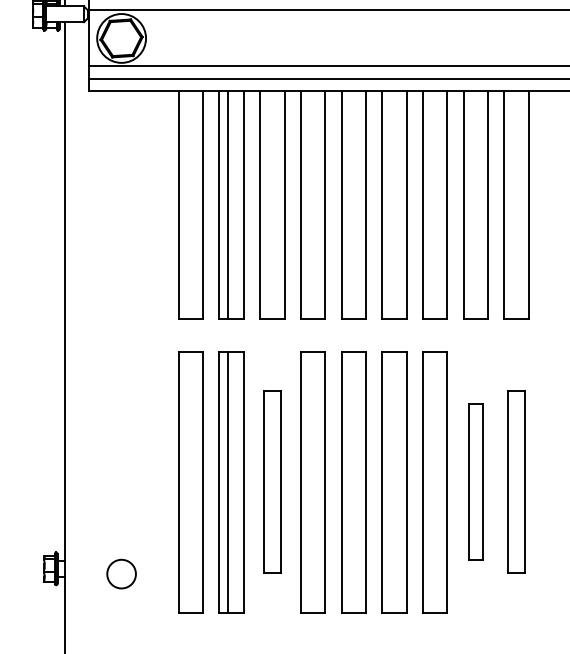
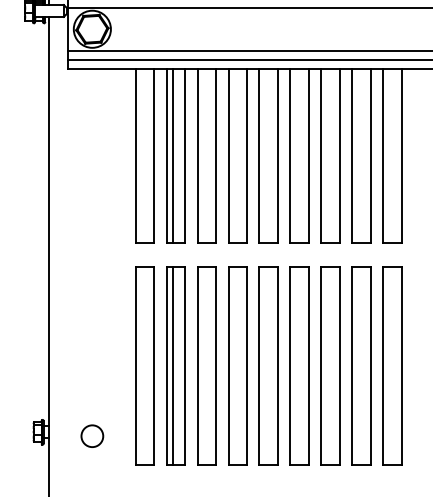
part: (271, 481) -> (206, 365), size x1.43
part: (475, 481) -> (361, 365), size x1.67
part: (516, 481) -> (392, 365), size x1.43

